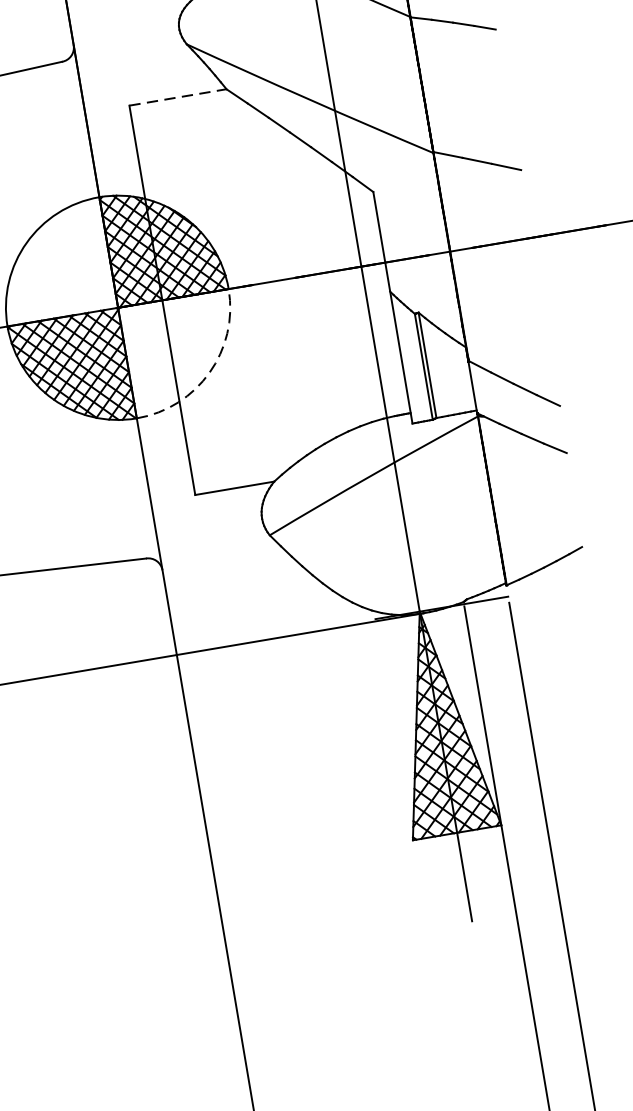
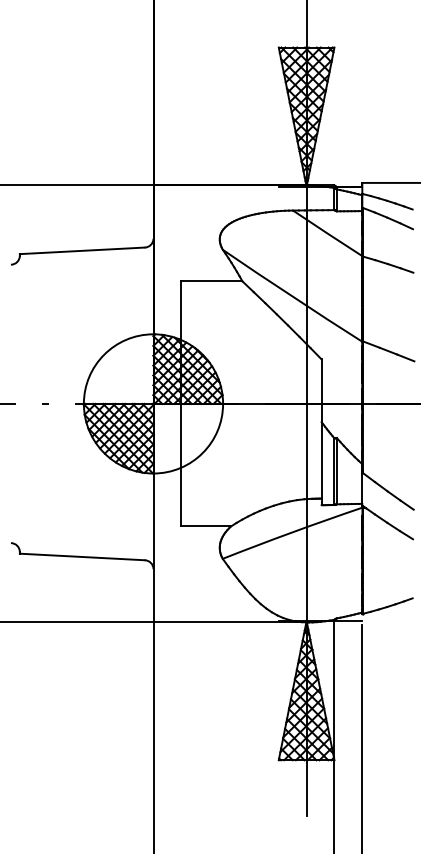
line: (177, 97) -> (211, 281), dashed -> solid
arc: (209, 373) -> (202, 453), dashed -> solid

